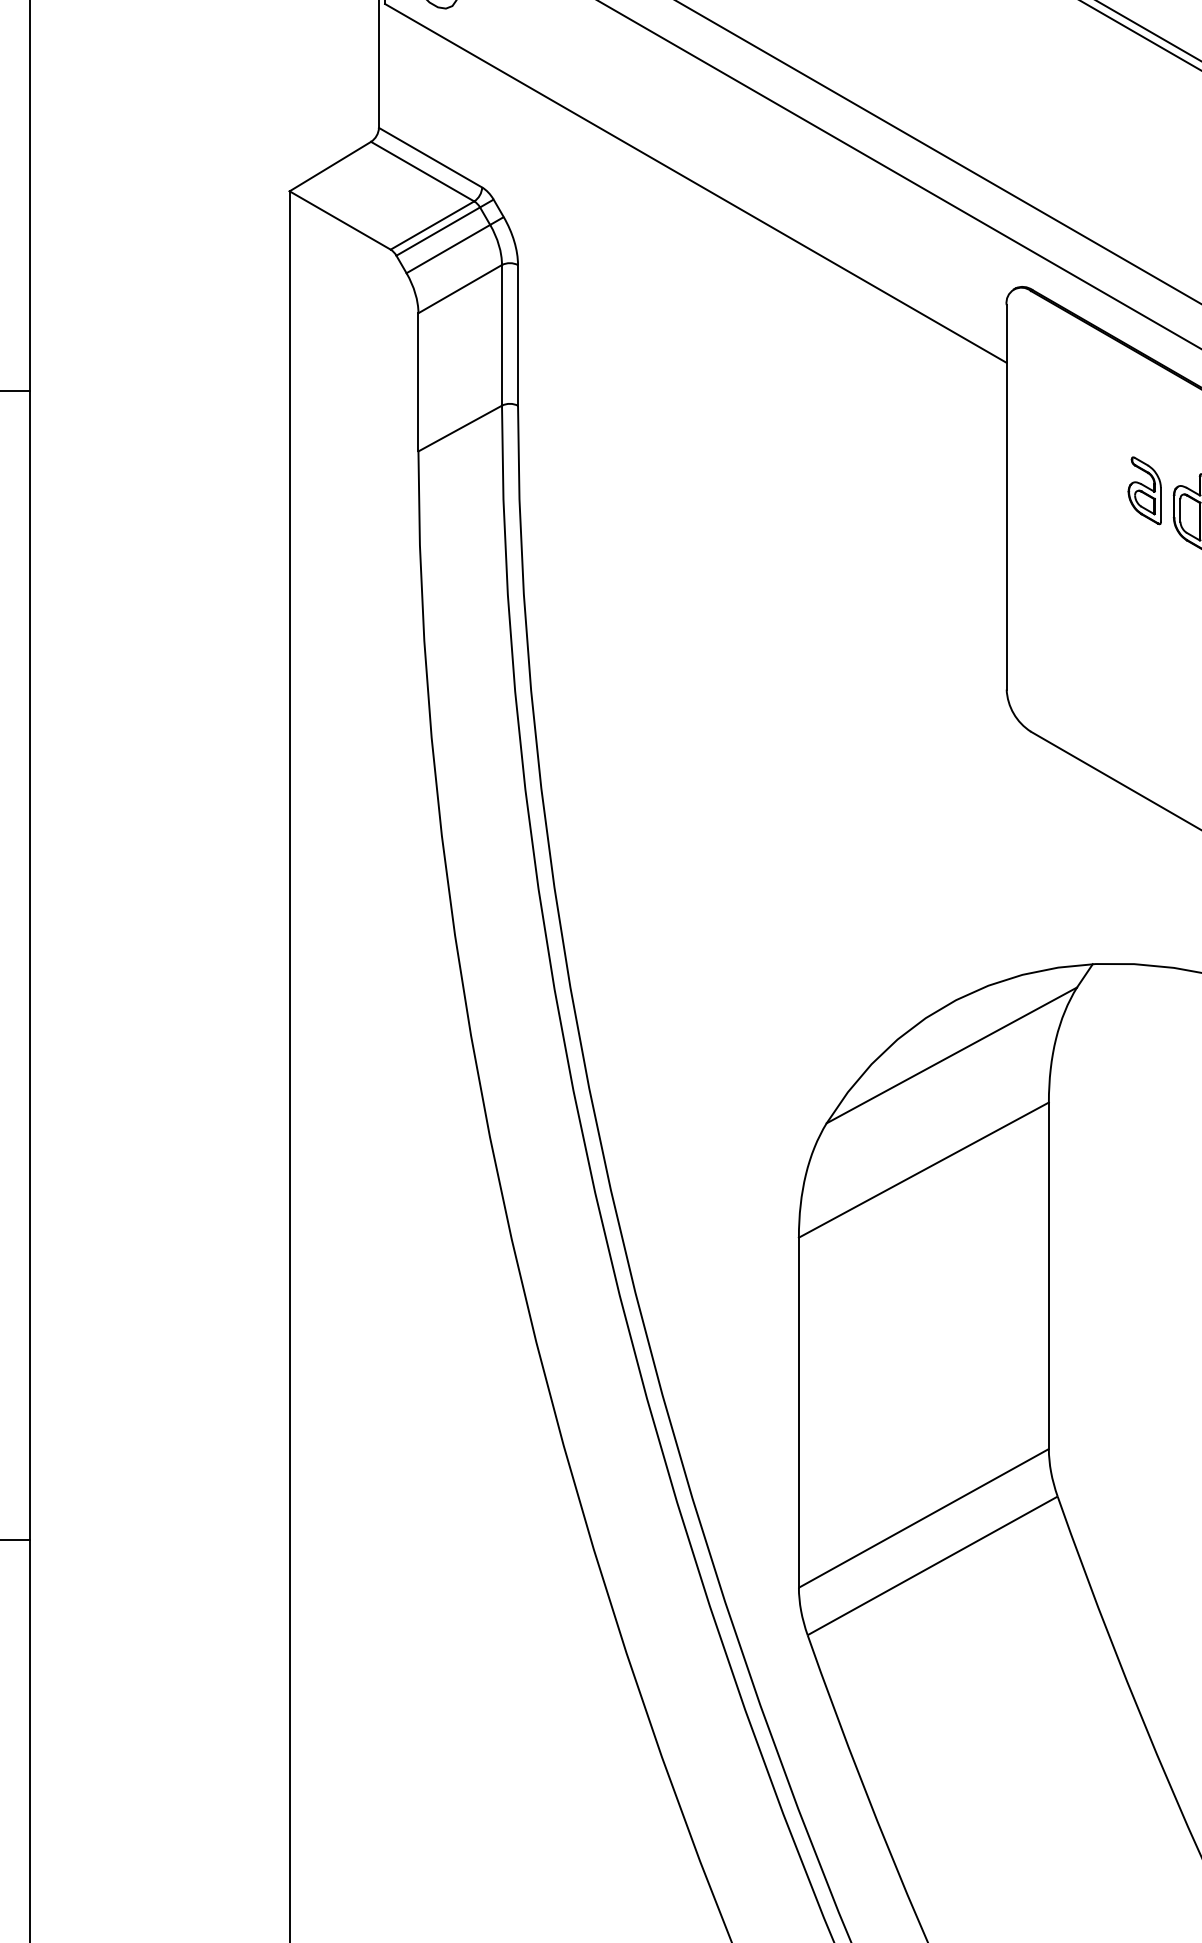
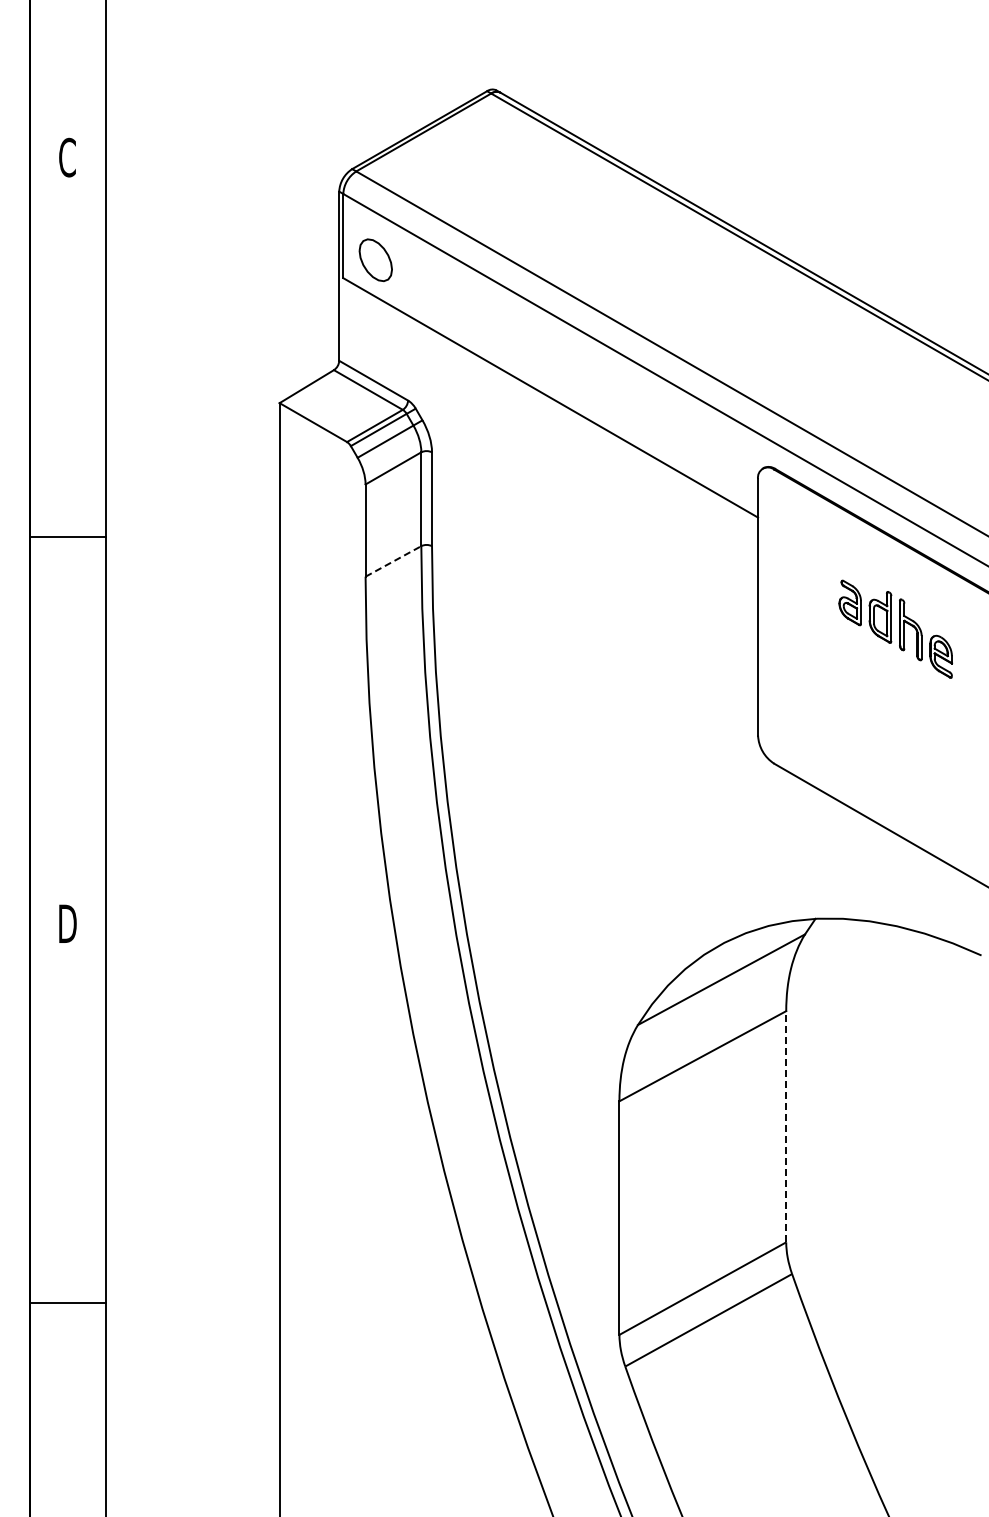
line: (460, 428) -> (393, 561), solid -> dashed
line: (1049, 1275) -> (786, 1126), solid -> dashed

